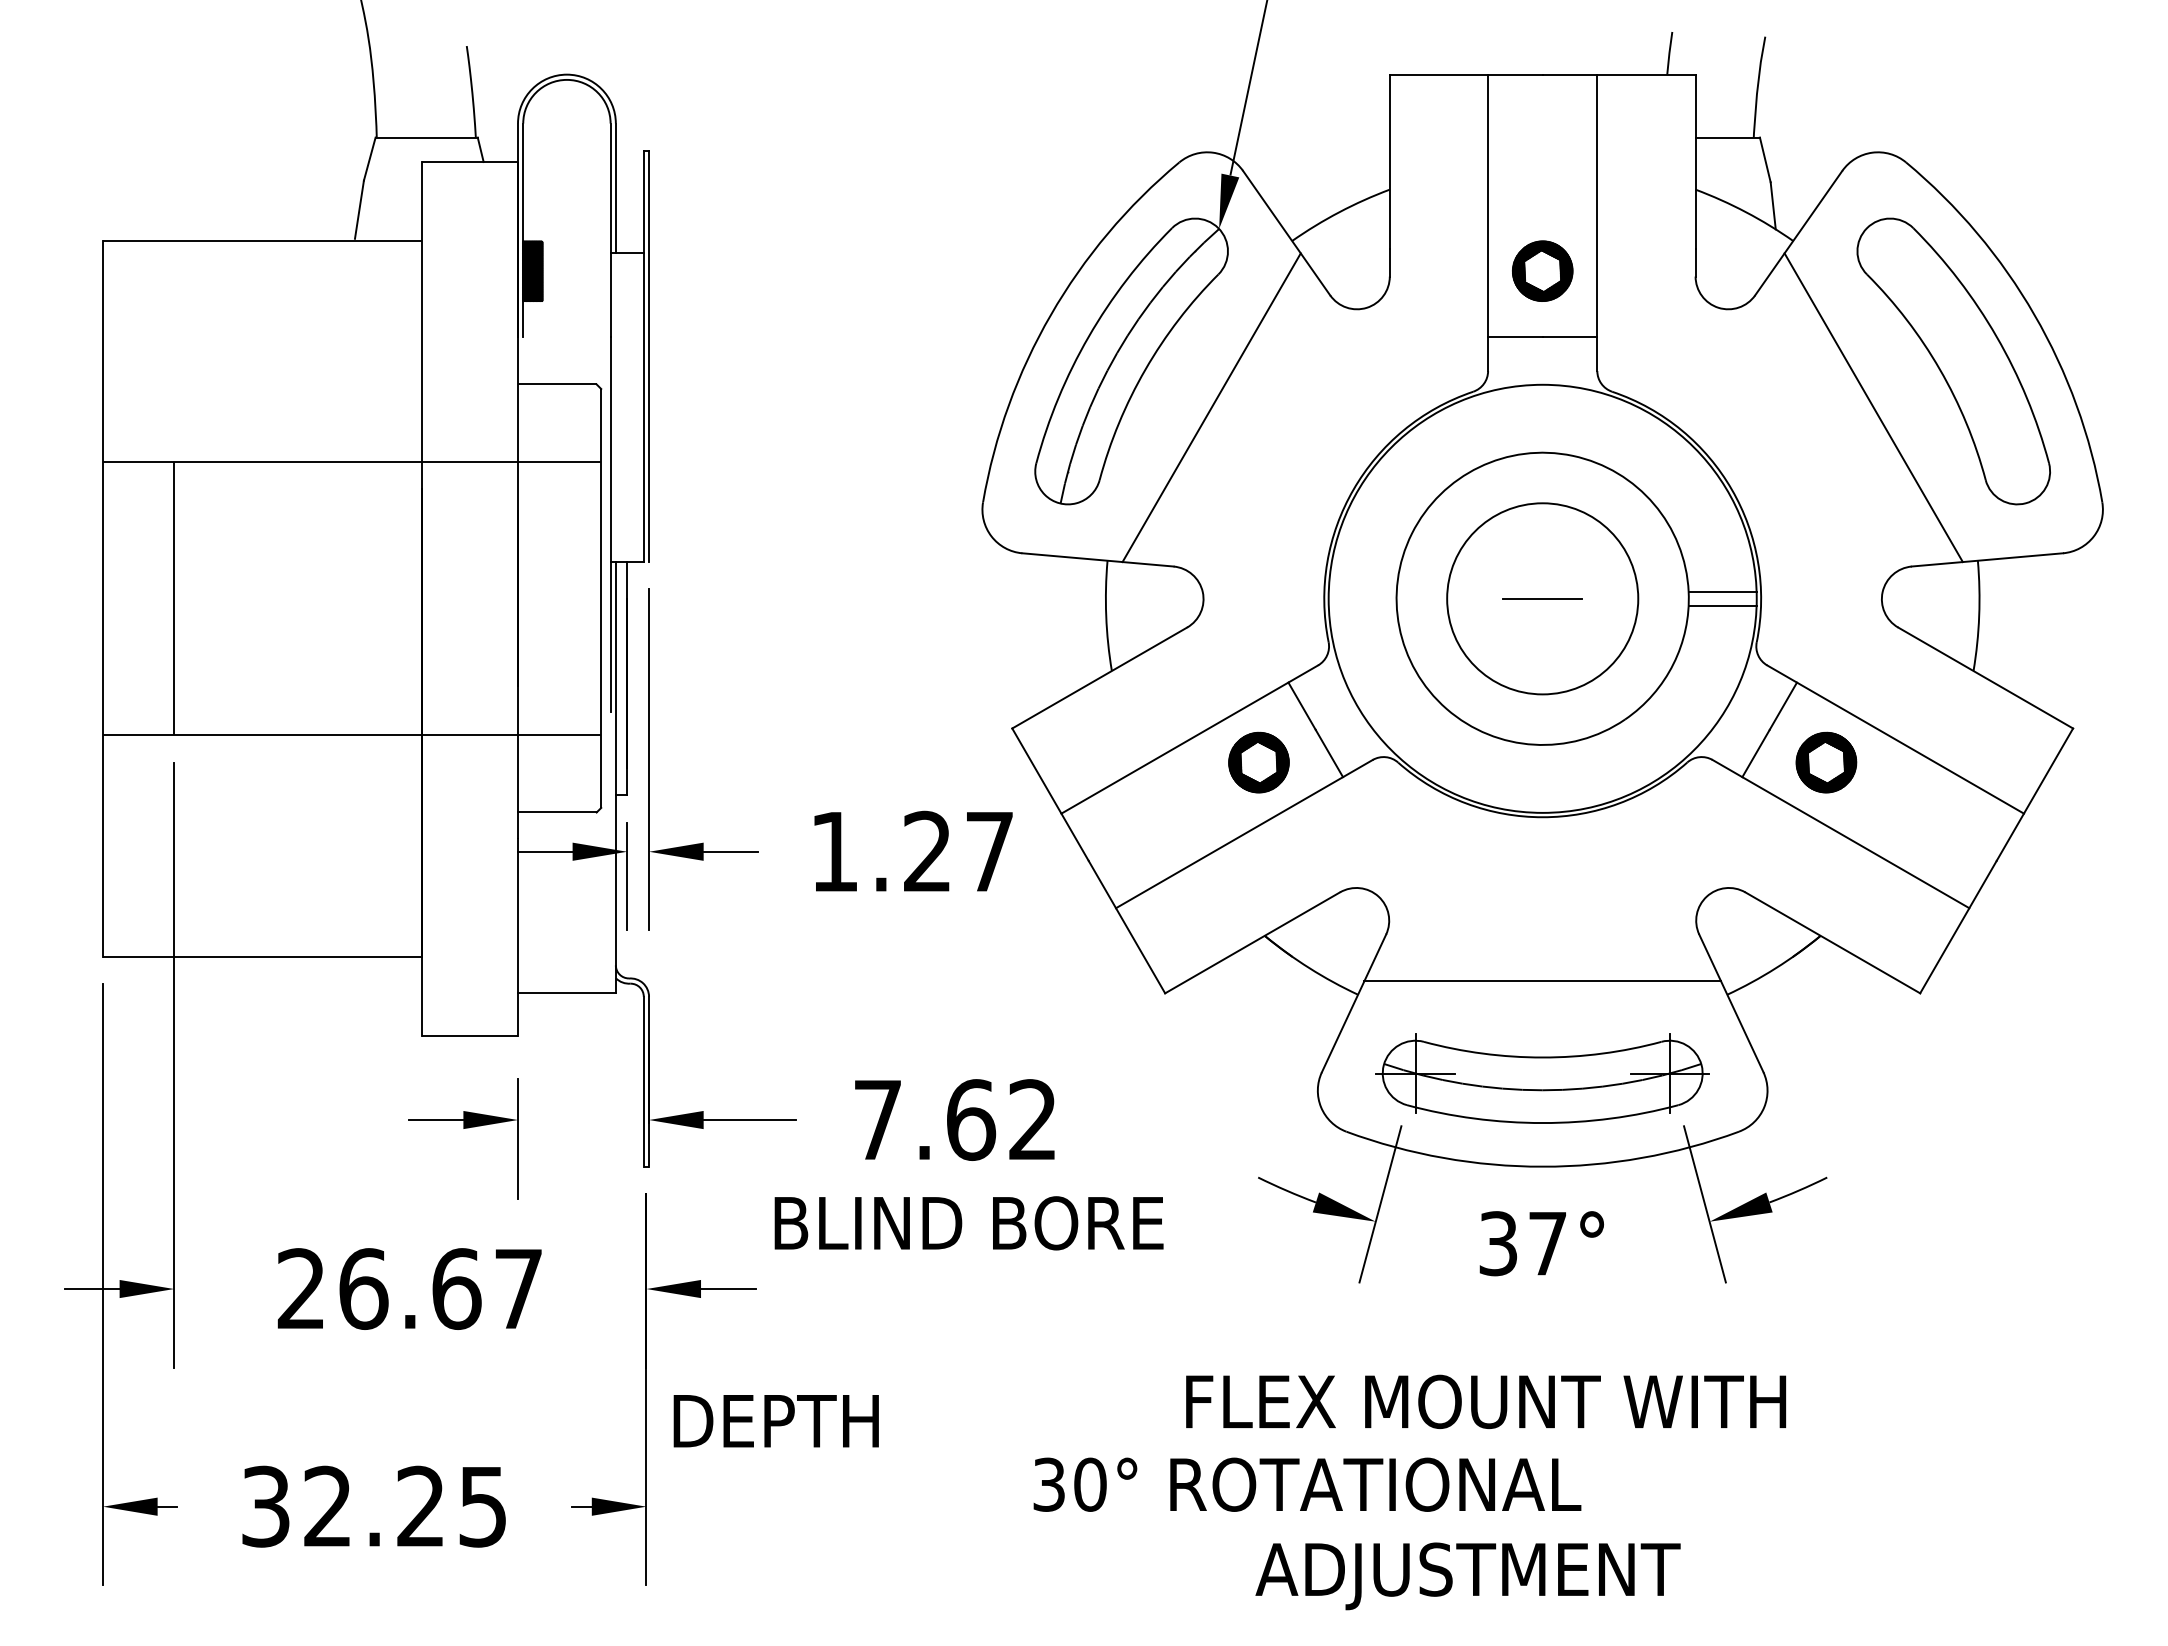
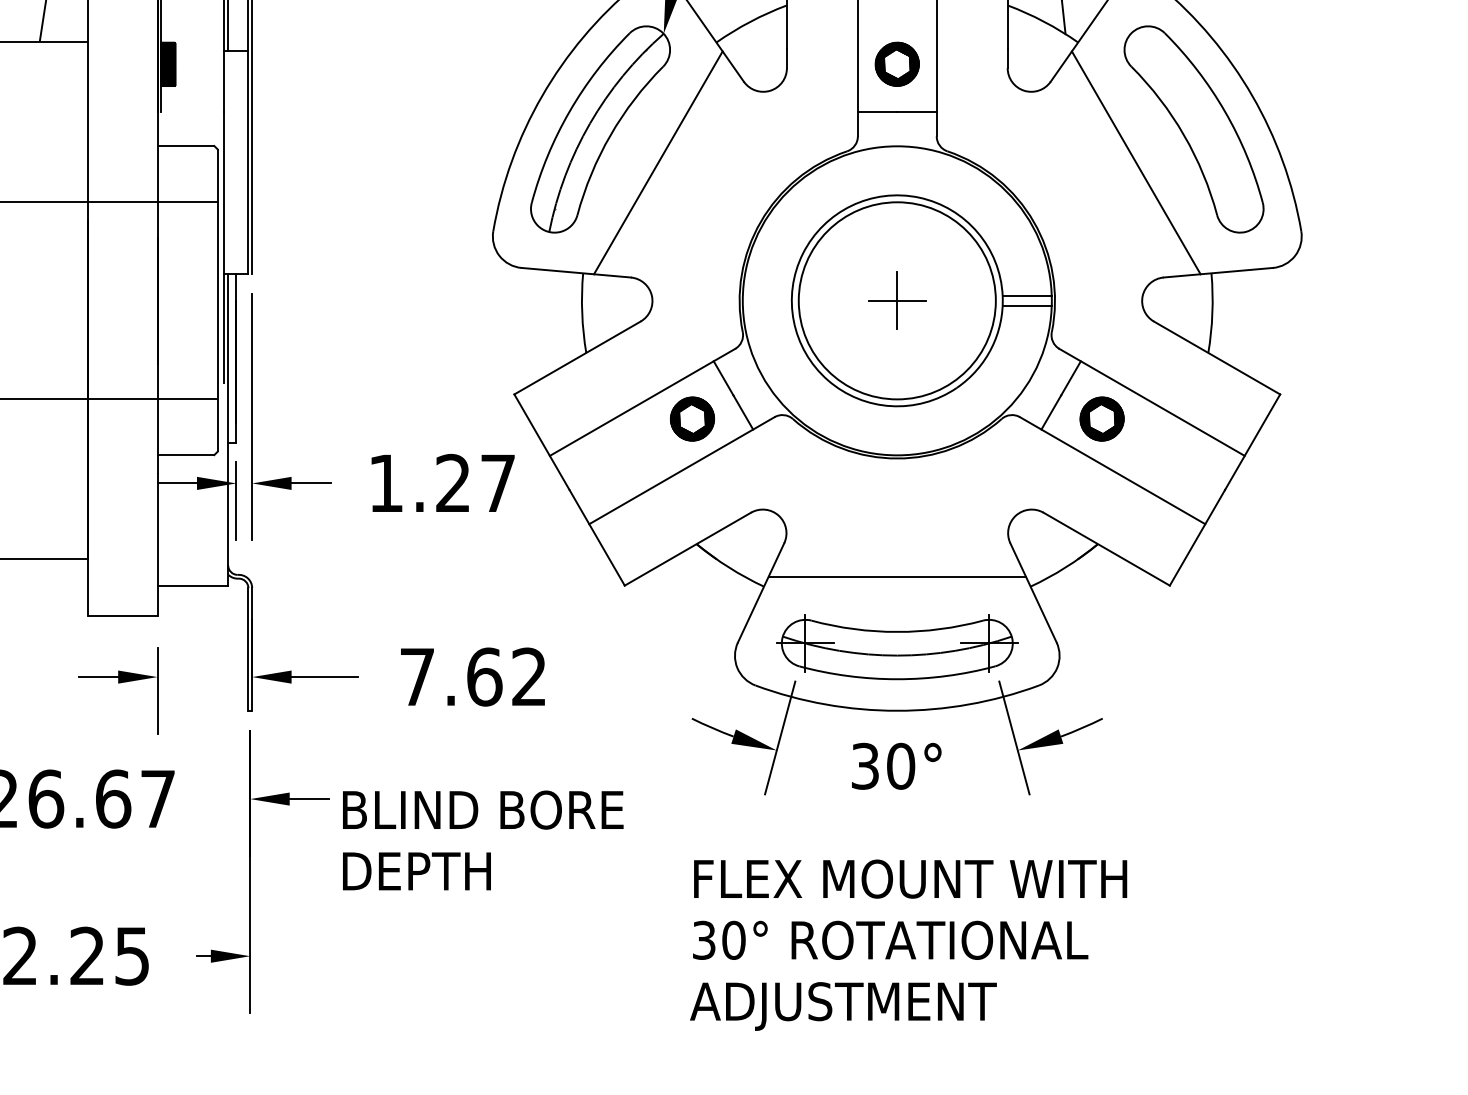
circle: (1542, 598) -> (897, 300), size x1.43
line: (1542, 598) -> (897, 300), added
text: (968, 1223) -> (482, 810), moved
text: (1547, 1243) -> (900, 766), 37° -> 30°
text: (1486, 1401) -> (910, 878), moved
text: (775, 1421) -> (416, 871), moved
text: (1307, 1484) -> (890, 940), moved

